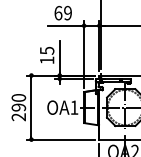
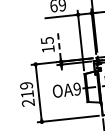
line: (59, 56) -> (58, 44), solid -> dashed
text: (18, 102) -> (26, 89), 290 -> 219
text: (74, 107) -> (77, 88), OA1 -> OA9

